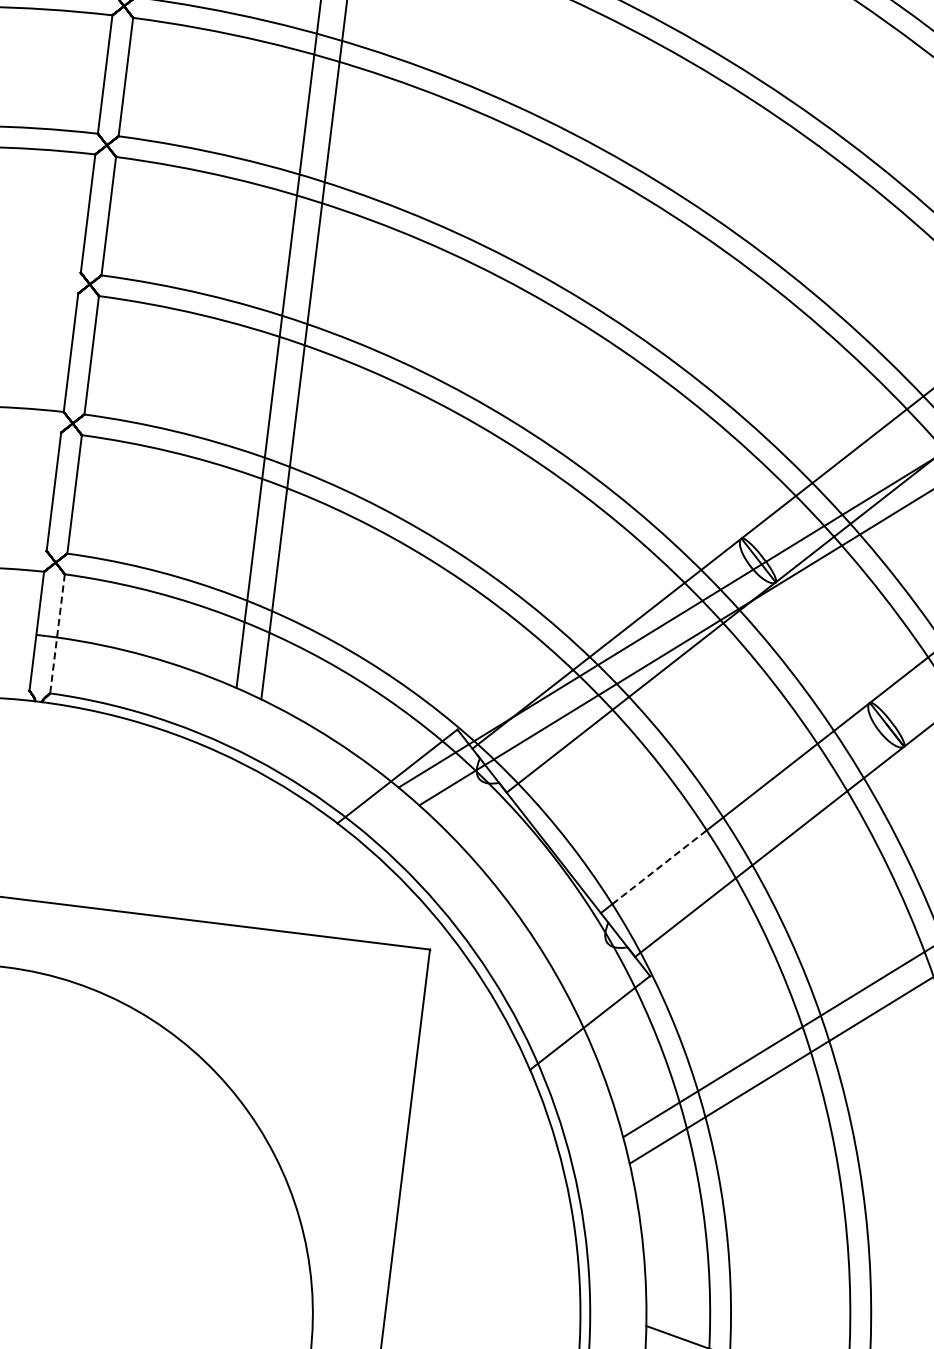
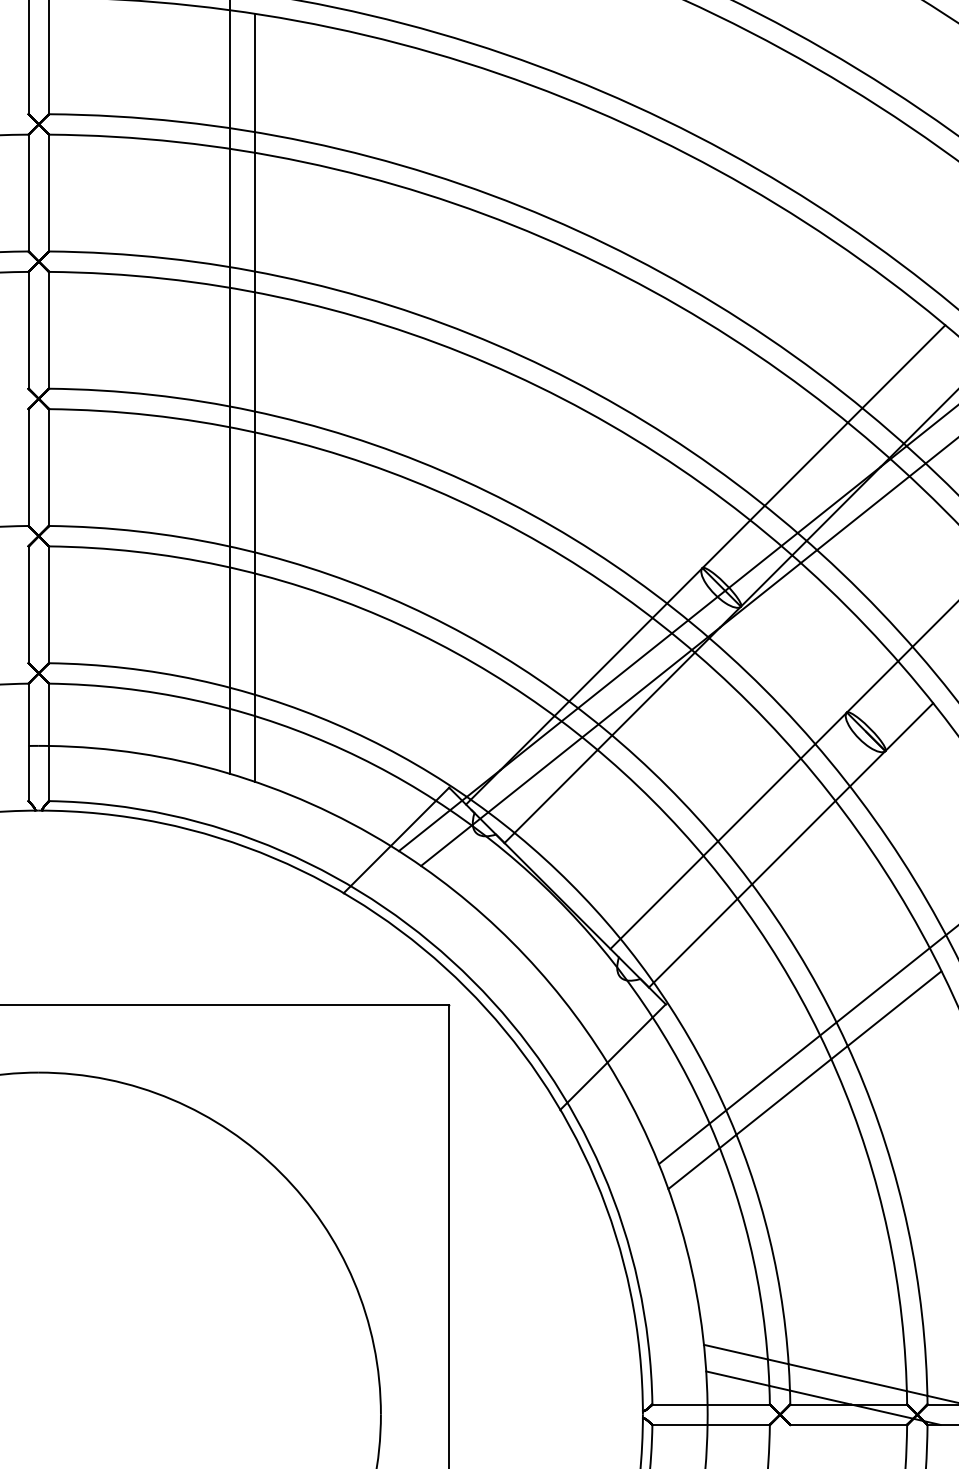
line: (57, 634) -> (49, 742), dashed -> solid
line: (660, 867) -> (662, 897), dashed -> solid

